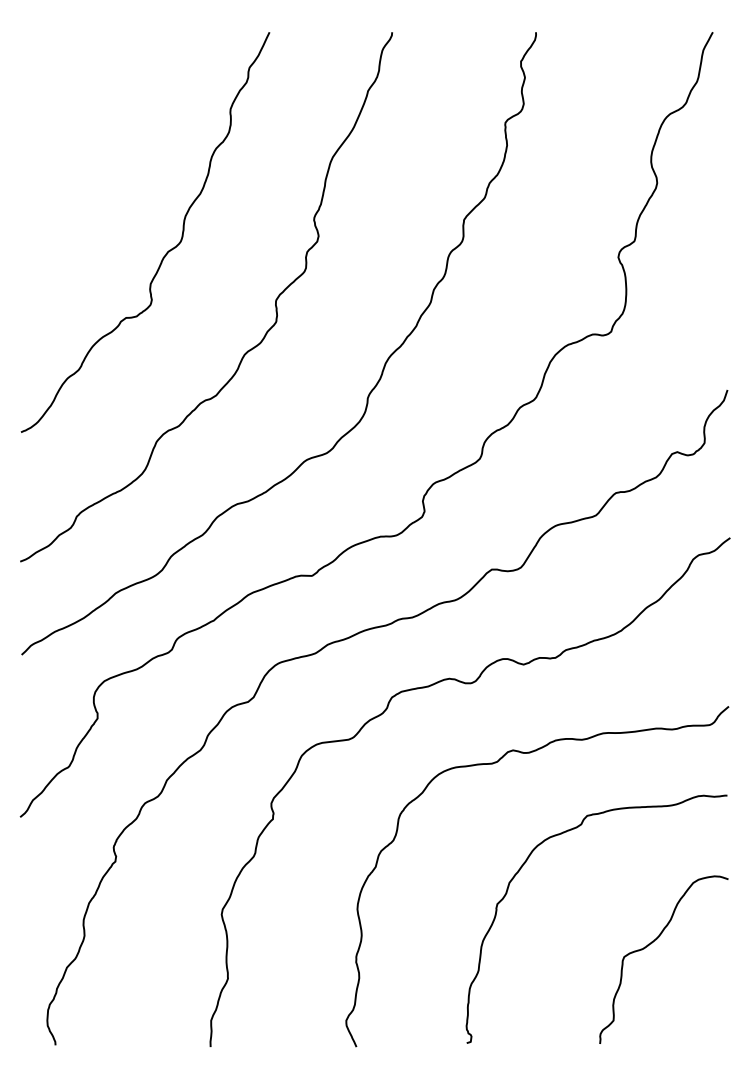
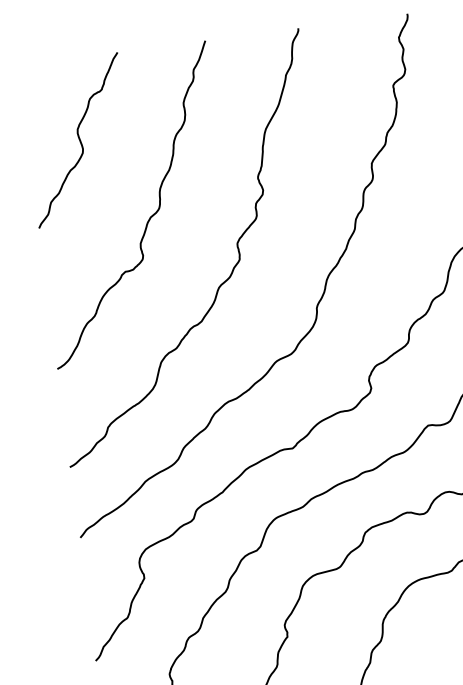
curve: (88, 138) -> (78, 139), added

